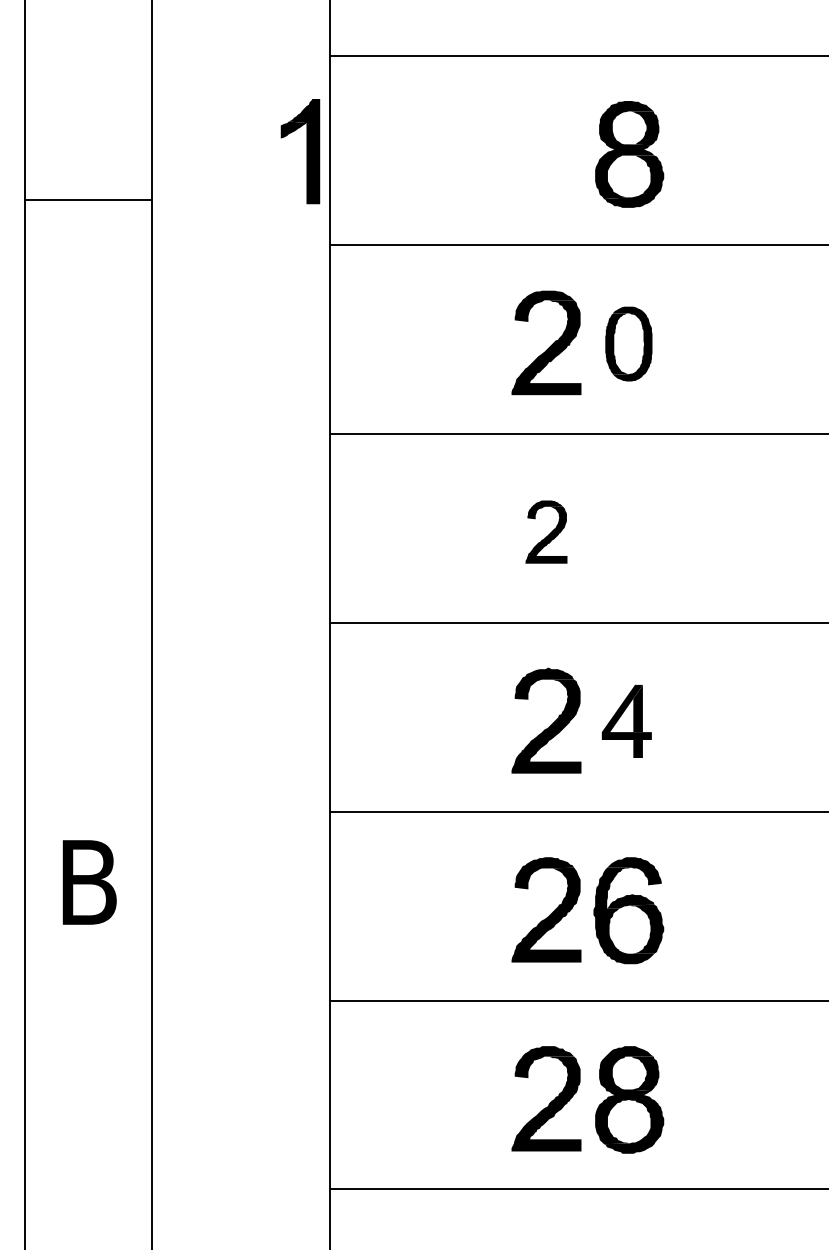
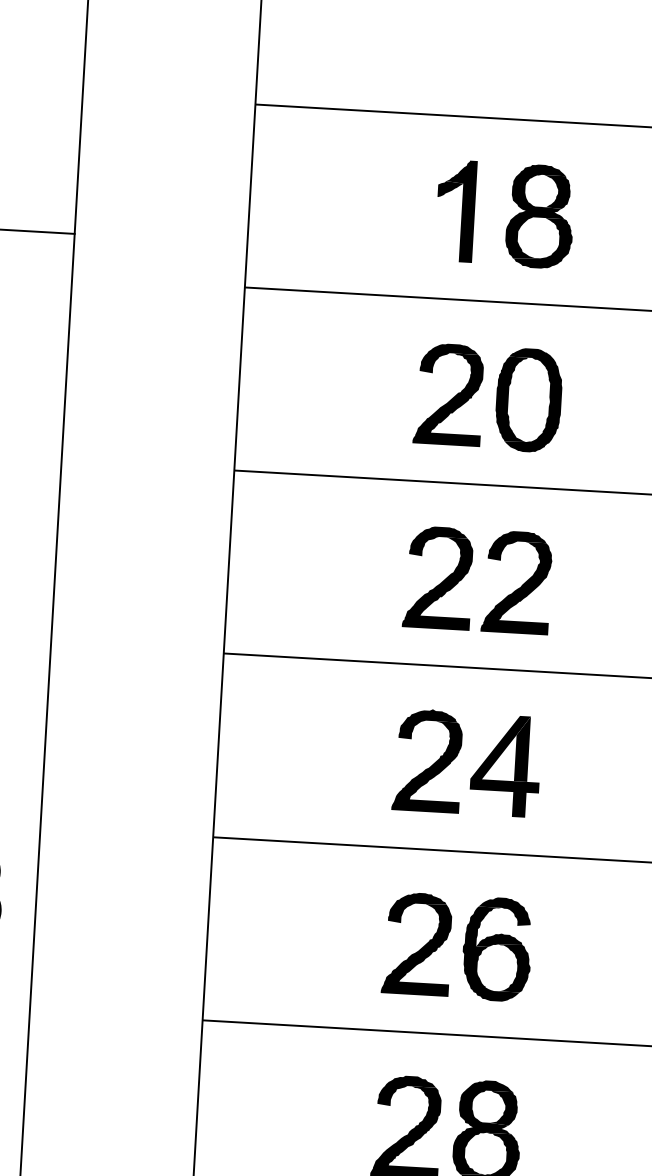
part: (300, 151) -> (455, 210), moved
part: (628, 343) -> (528, 399), size x1.43
part: (546, 531) -> (438, 577), size x1.67
part: (627, 531) -> (517, 581), added
part: (626, 721) -> (505, 765), size x1.43

